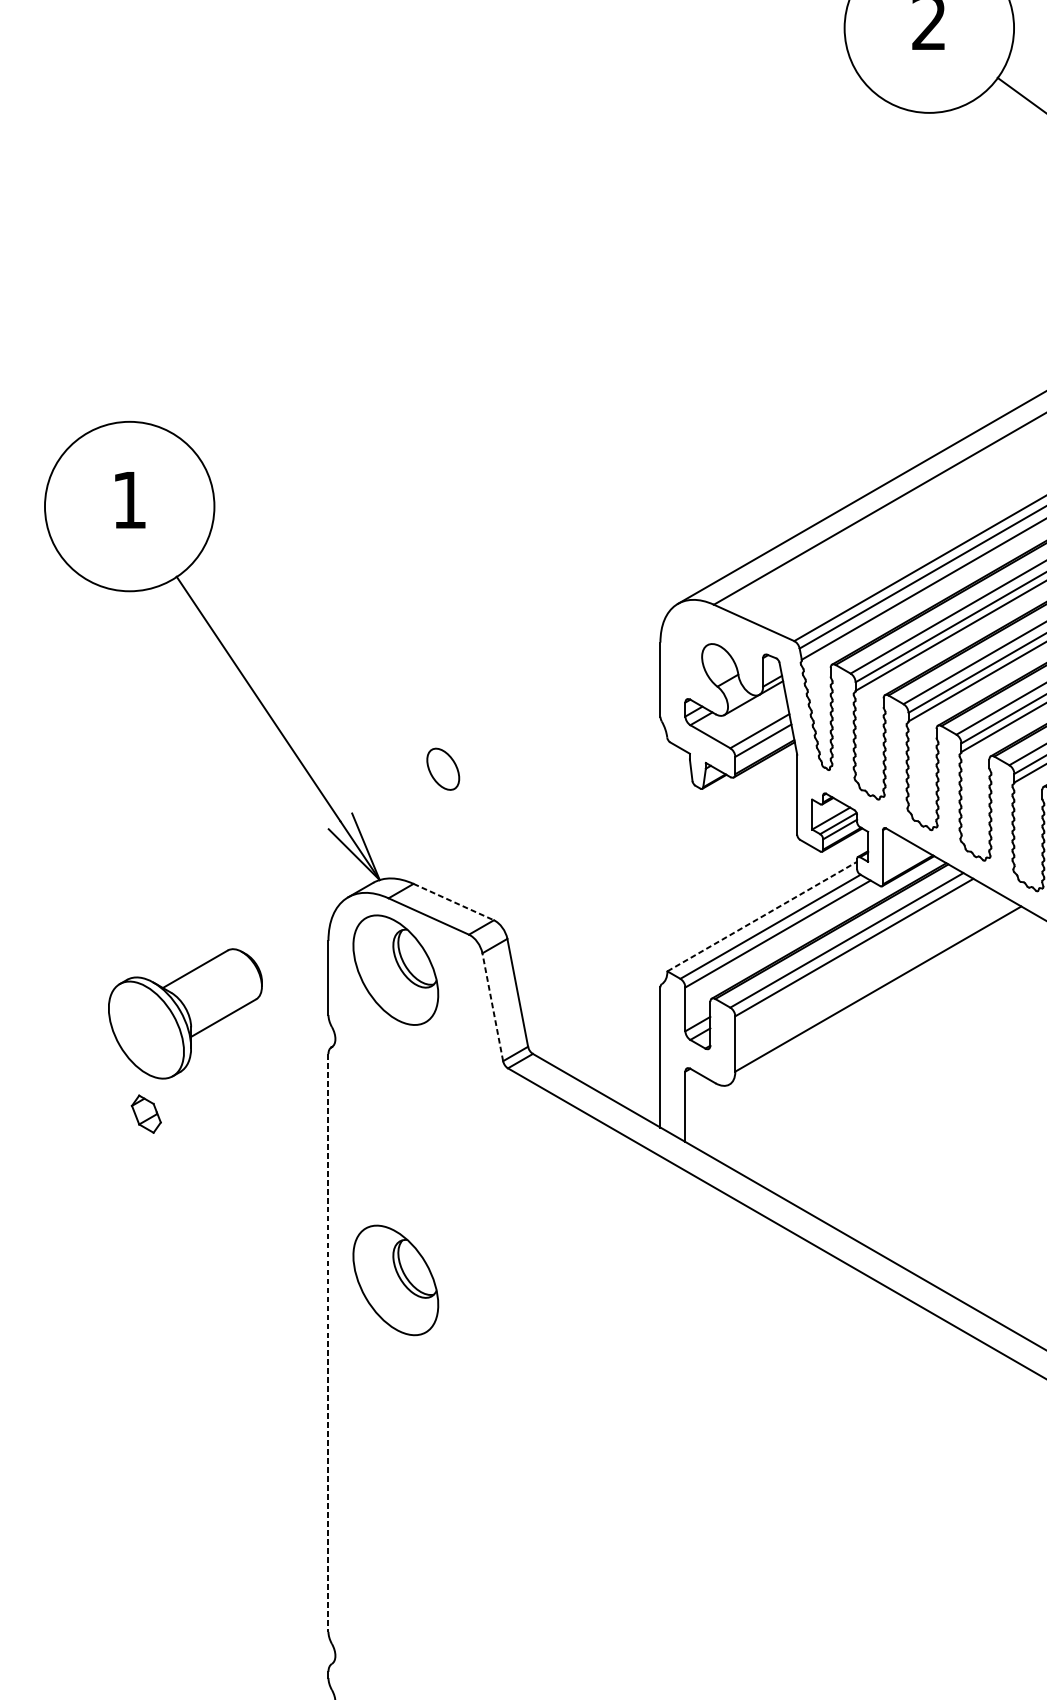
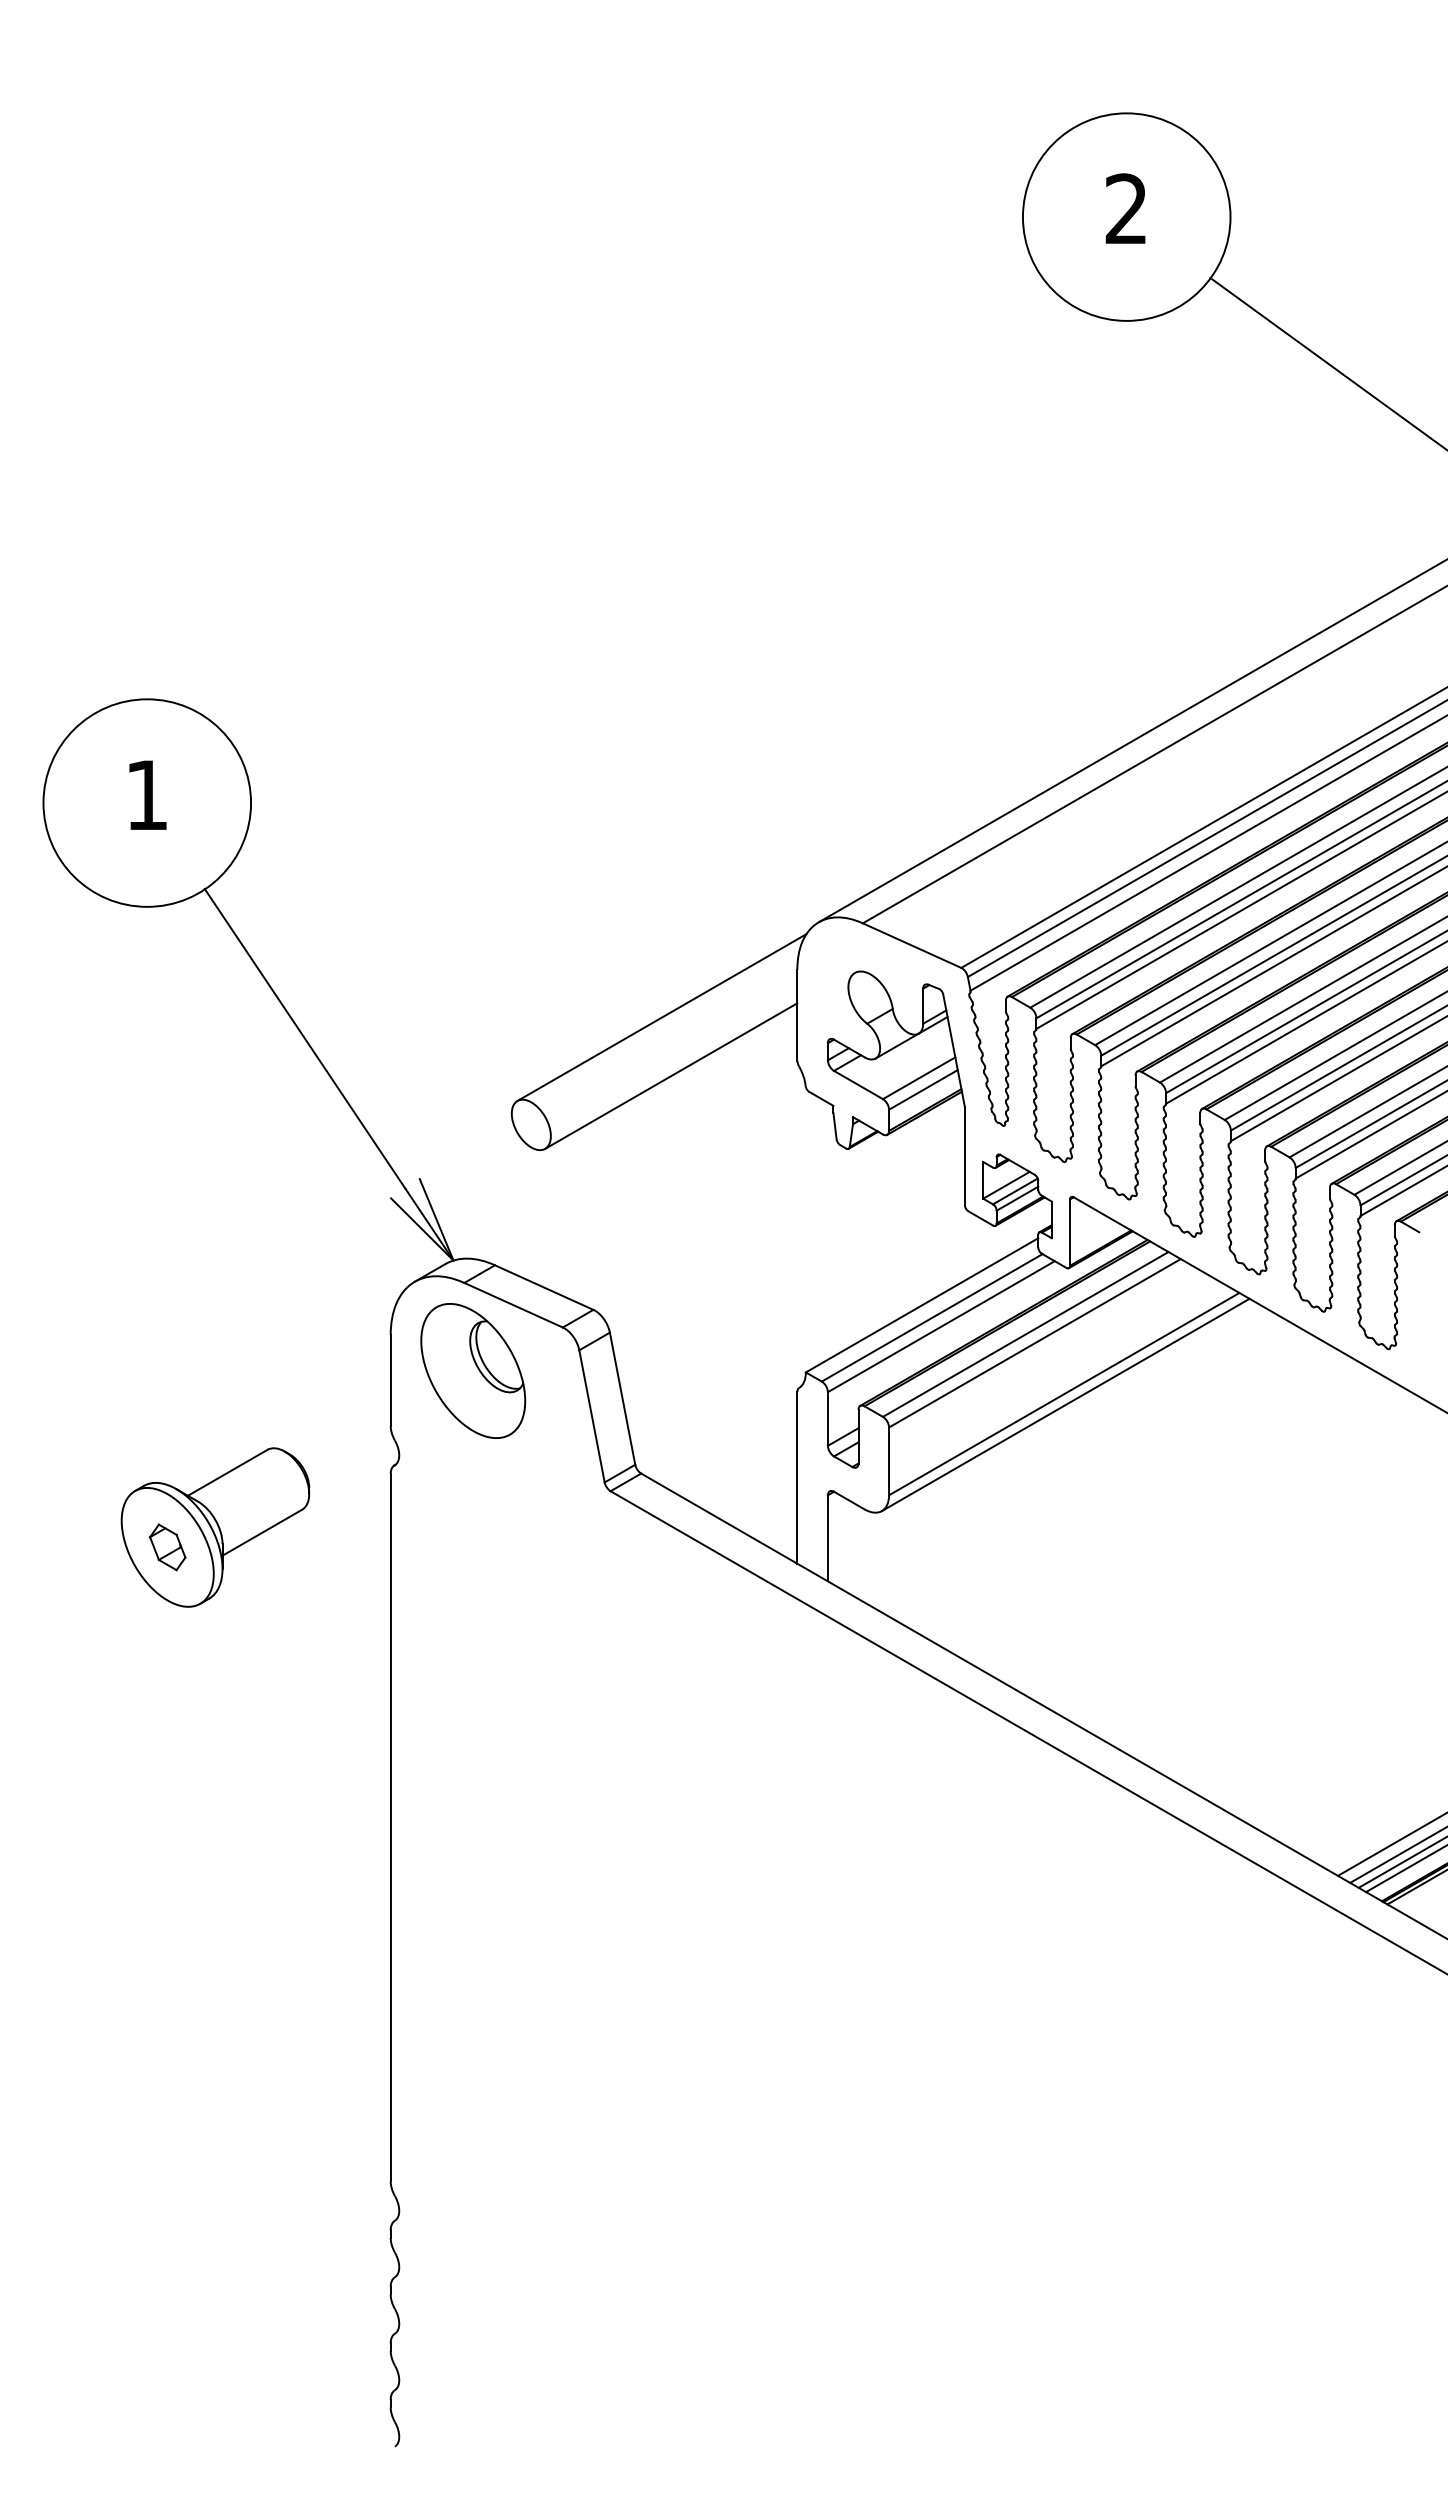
line: (549, 681) -> (661, 1017), added
line: (557, 728) -> (671, 1075), added
line: (454, 902) -> (544, 1287), dashed -> solid
line: (762, 916) -> (922, 1305), dashed -> solid
line: (879, 997) -> (1065, 1404), added
line: (492, 1006) -> (591, 1415), dashed -> solid
part: (185, 1013) -> (215, 1527), moved
part: (396, 1280) -> (473, 1750), removed
line: (328, 1342) -> (390, 1827), dashed -> solid

